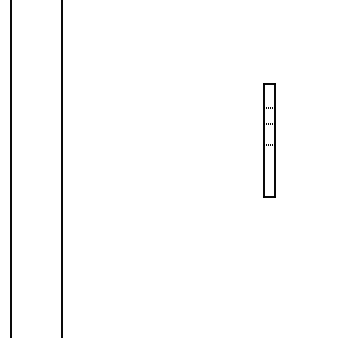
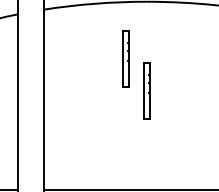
part: (226, 75) -> (125, 58), added

